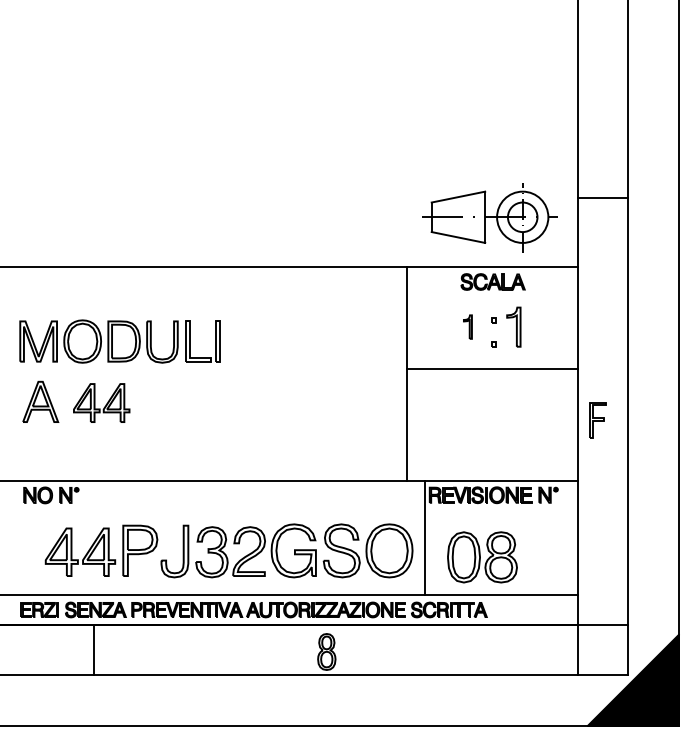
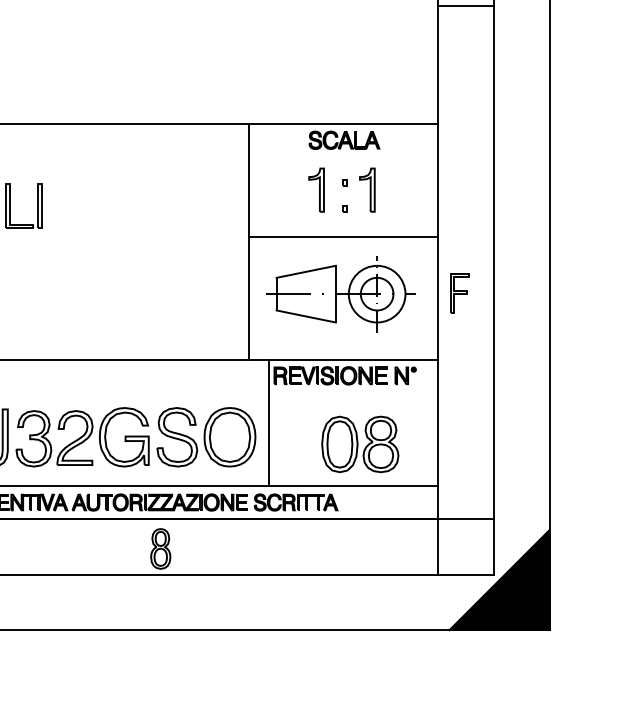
line: (603, 198) -> (466, 6), moved
part: (489, 217) -> (340, 294), moved
part: (467, 326) -> (316, 189), size x1.67
part: (482, 557) -> (360, 444), moved

